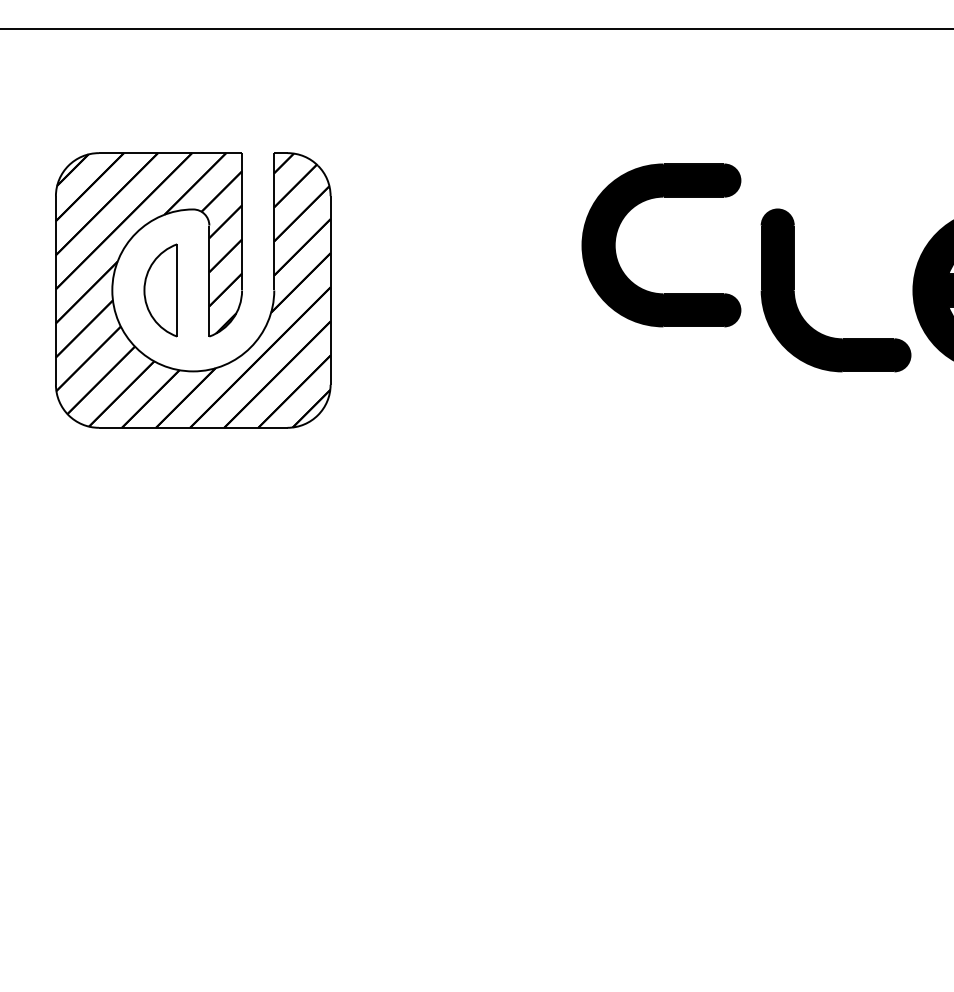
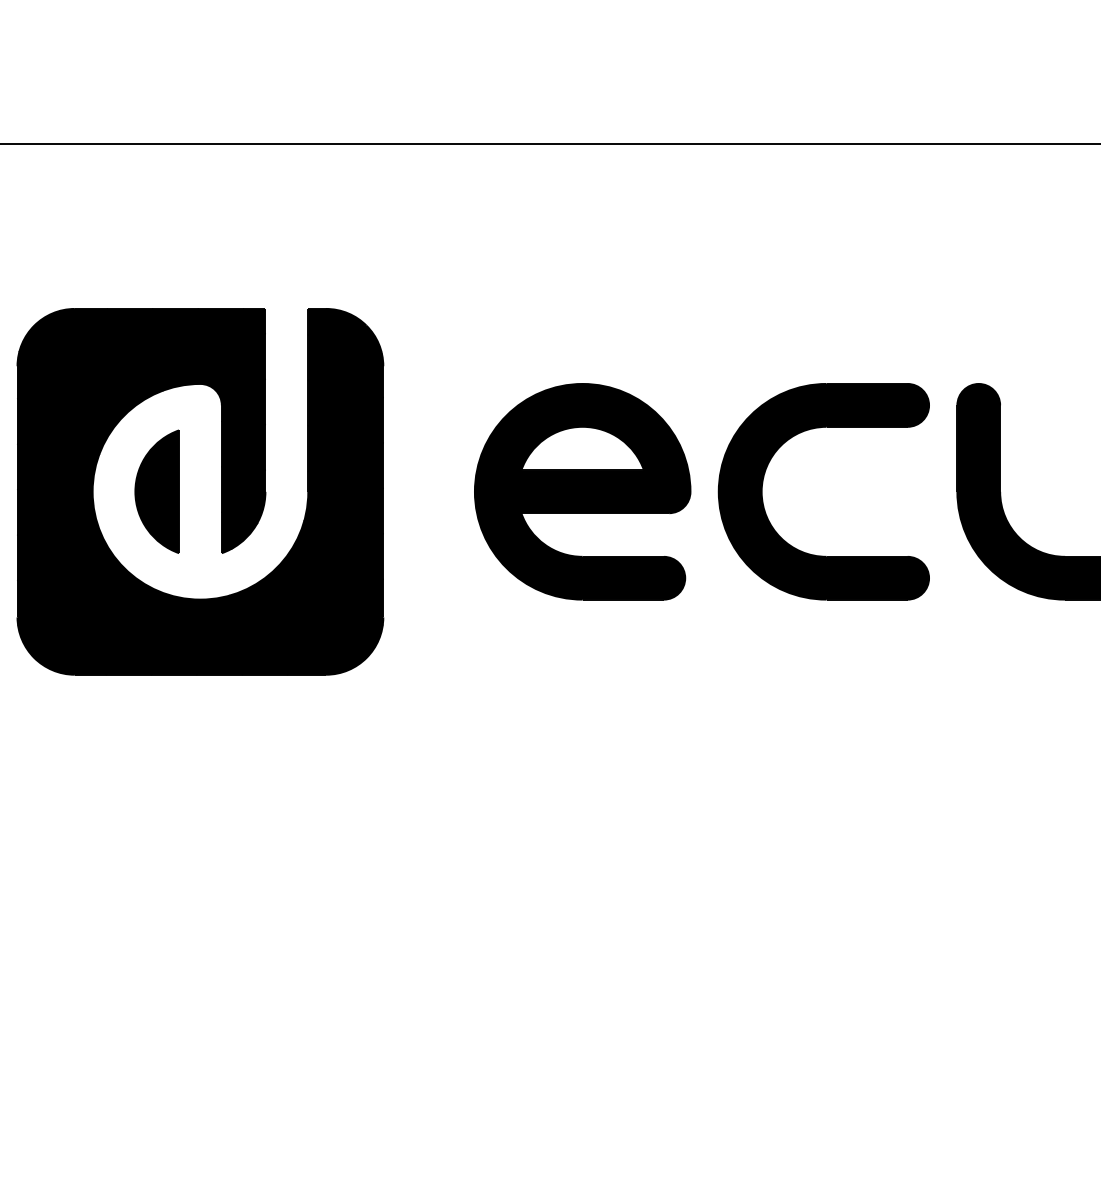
part: (616, 238) -> (764, 482), moved
fill: (160, 290) -> (156, 491), added
fill: (192, 290) -> (199, 491), added
part: (480, 290) -> (582, 491), added

